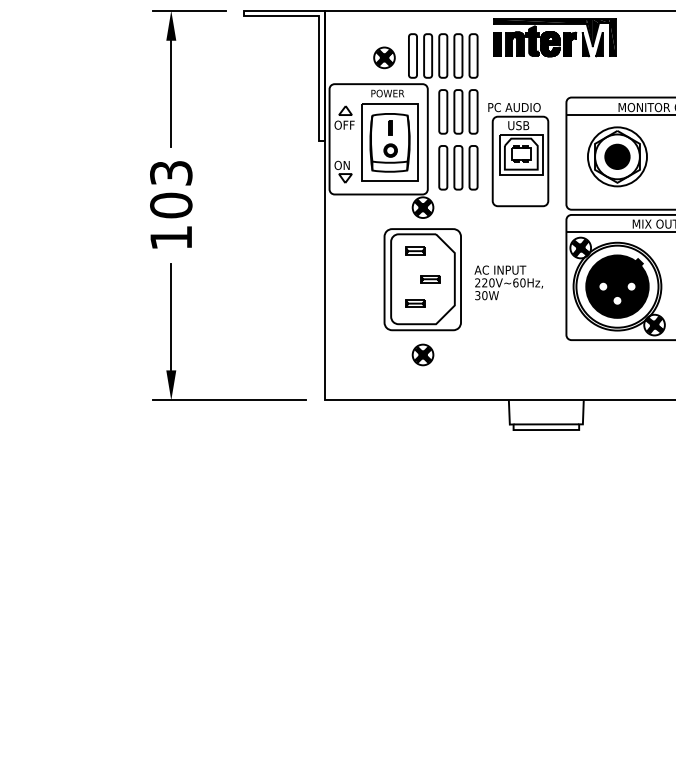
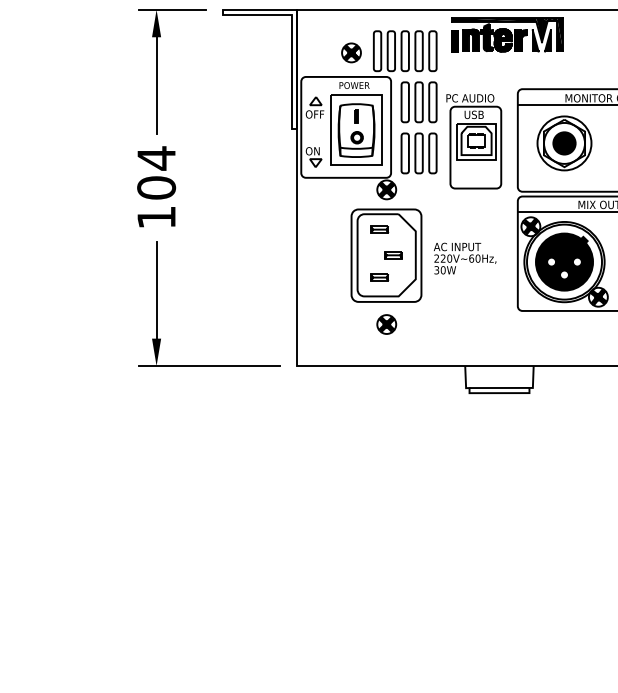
text: (171, 172) -> (156, 157), 103 -> 104

